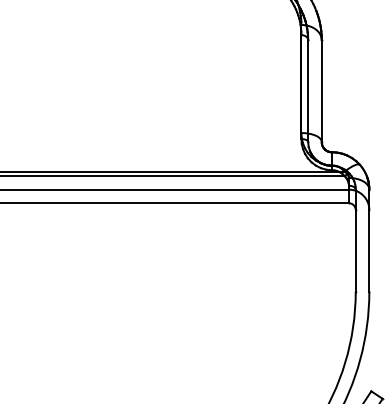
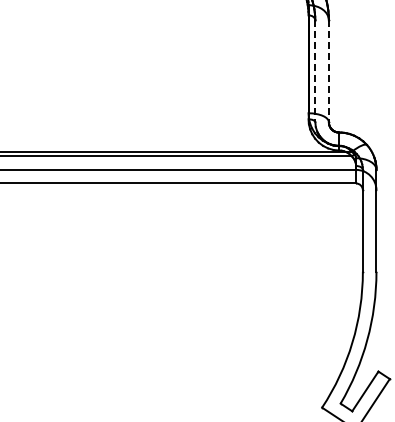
line: (308, 91) -> (315, 71), solid -> dashed
line: (321, 91) -> (328, 71), solid -> dashed

